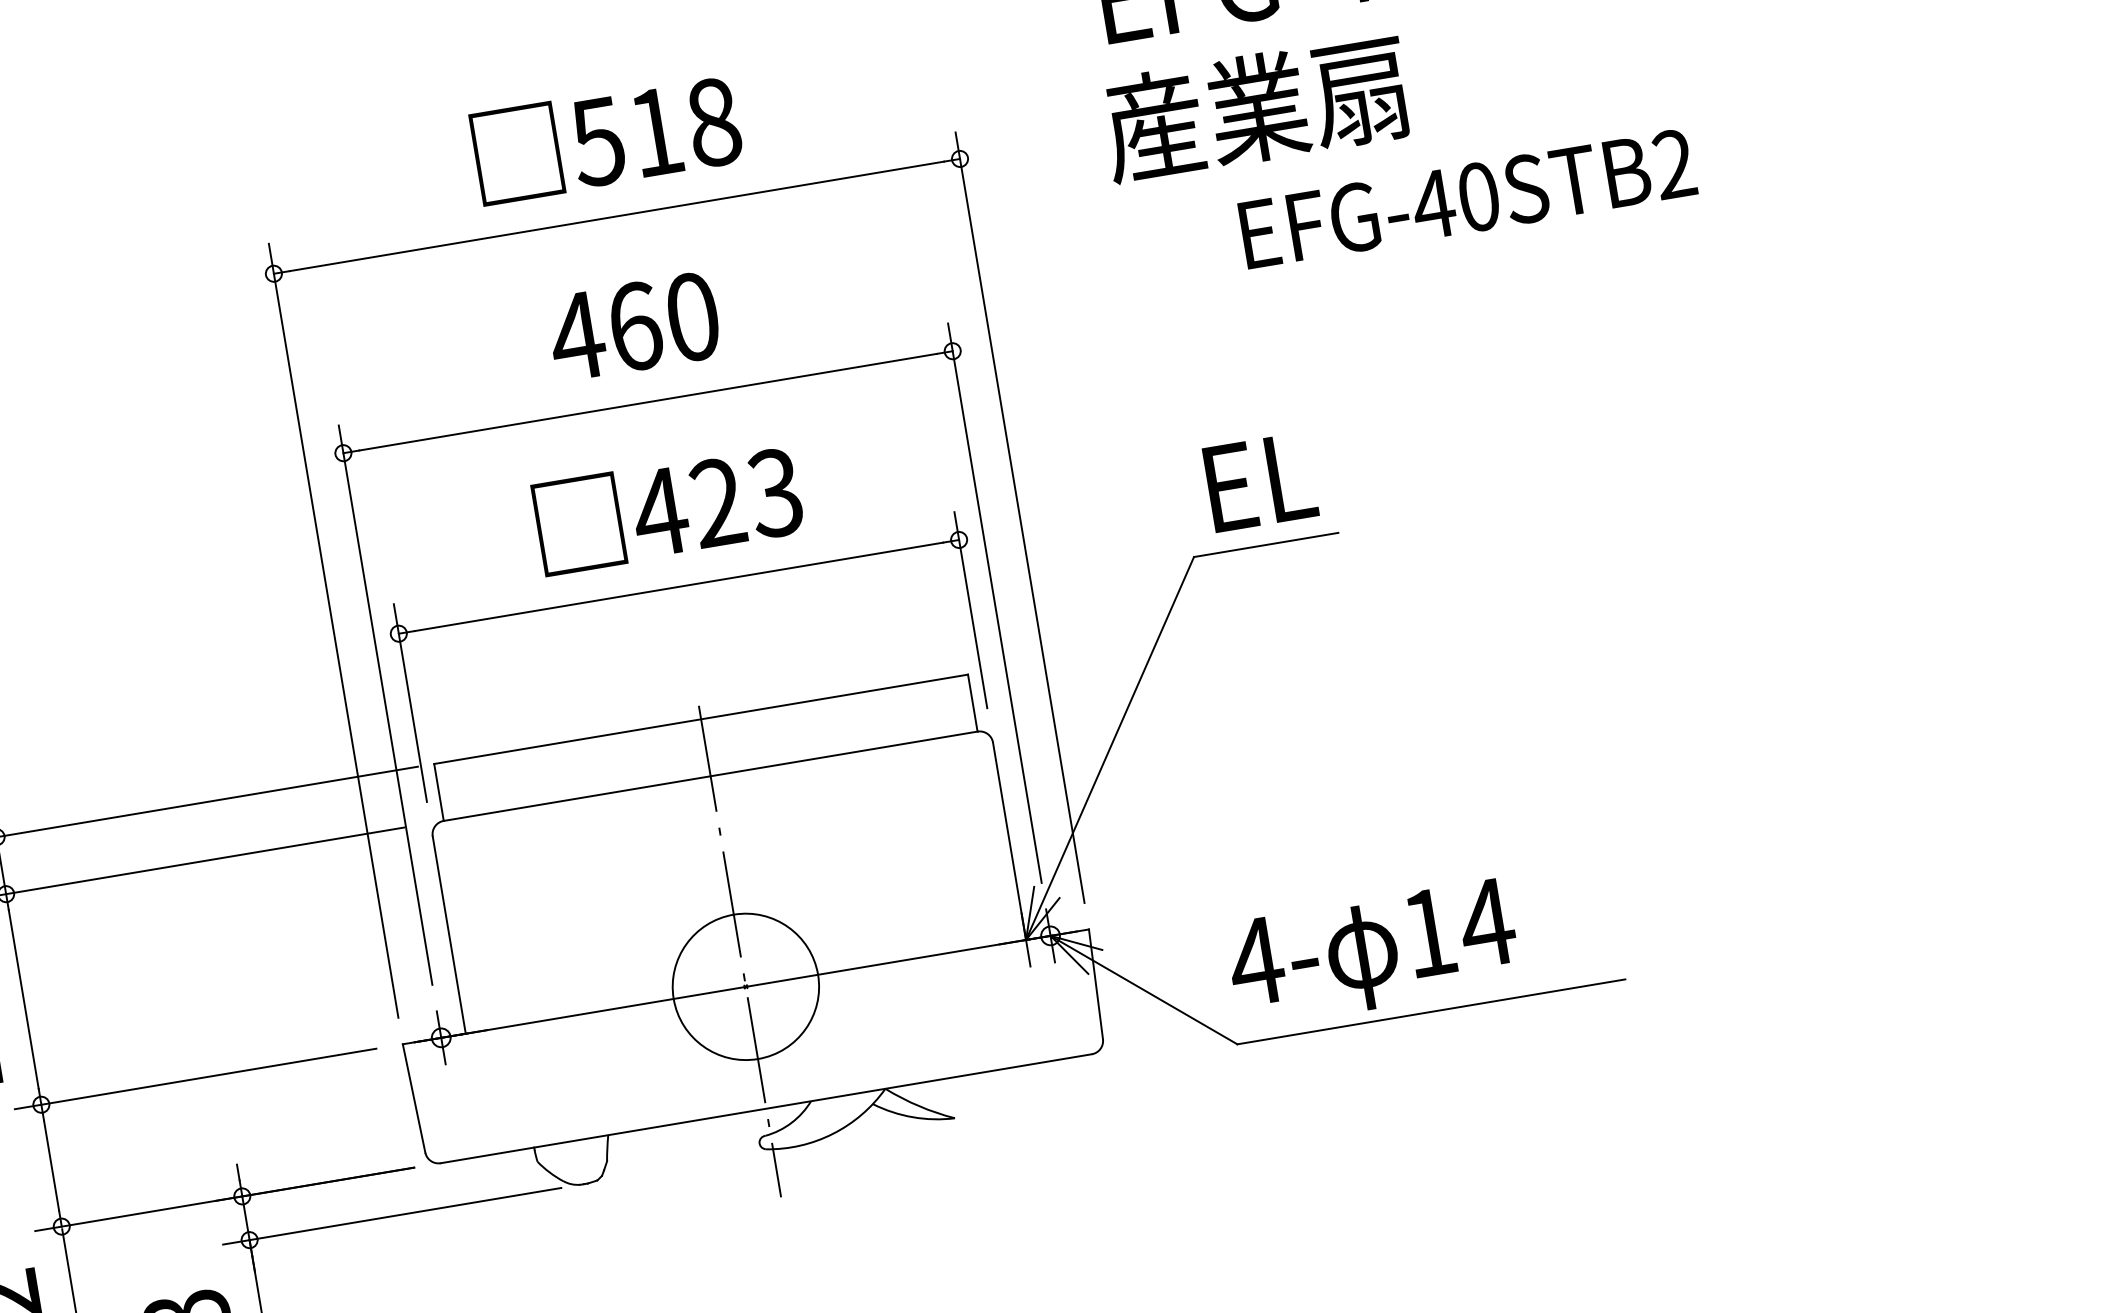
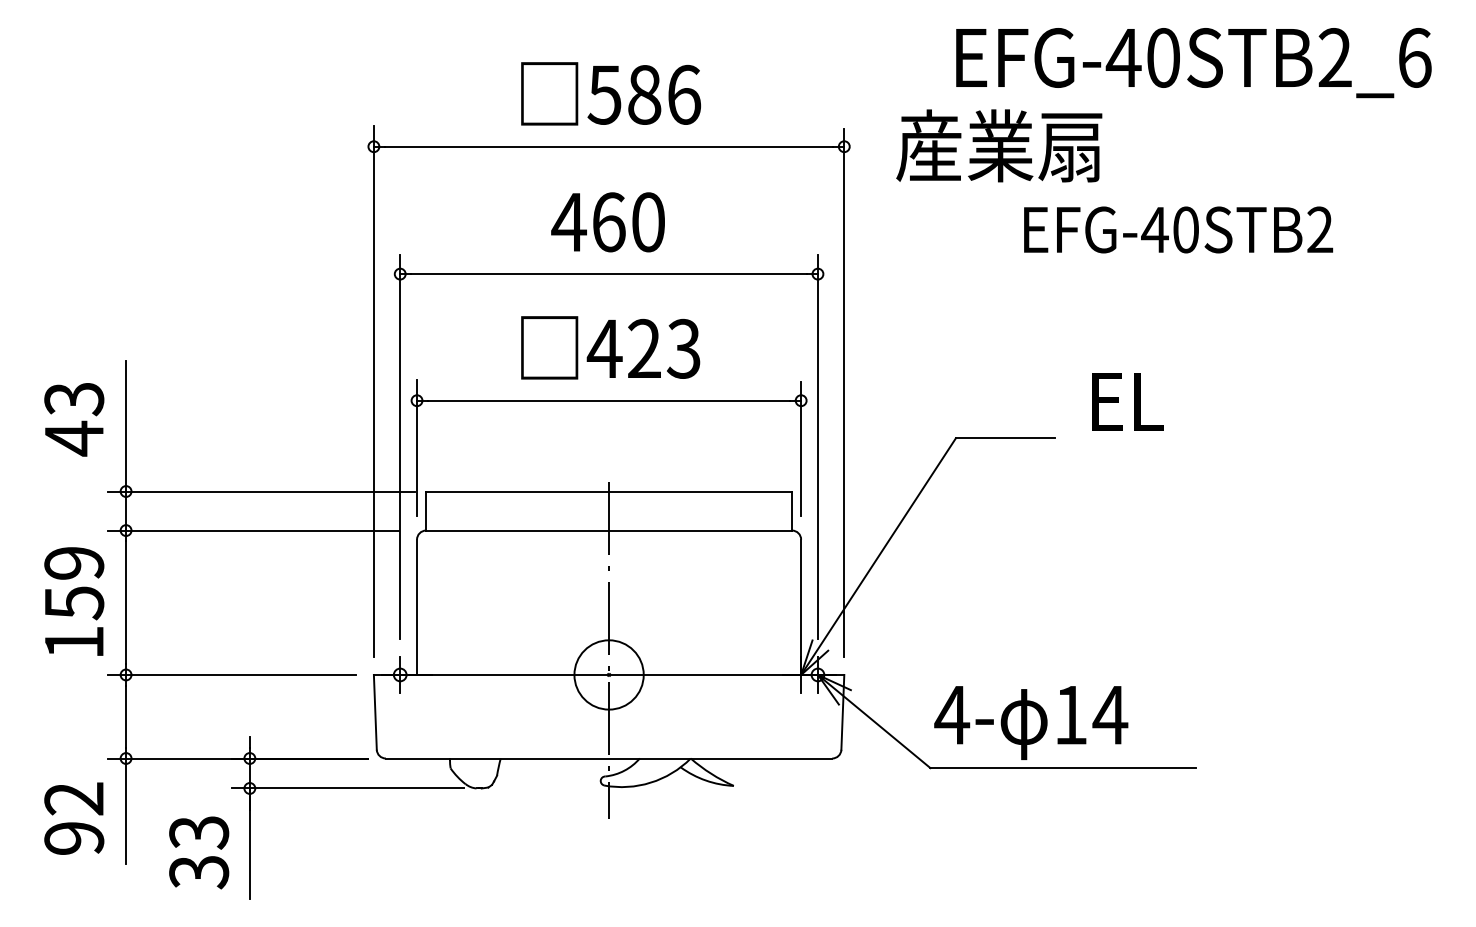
text: (1256, 107) -> (999, 145), moved
text: (685, 126) -> (664, 94), 518 -> 586
text: (1260, 481) -> (1127, 401), moved
circle: (744, 986) -> (608, 674), size x0.7

